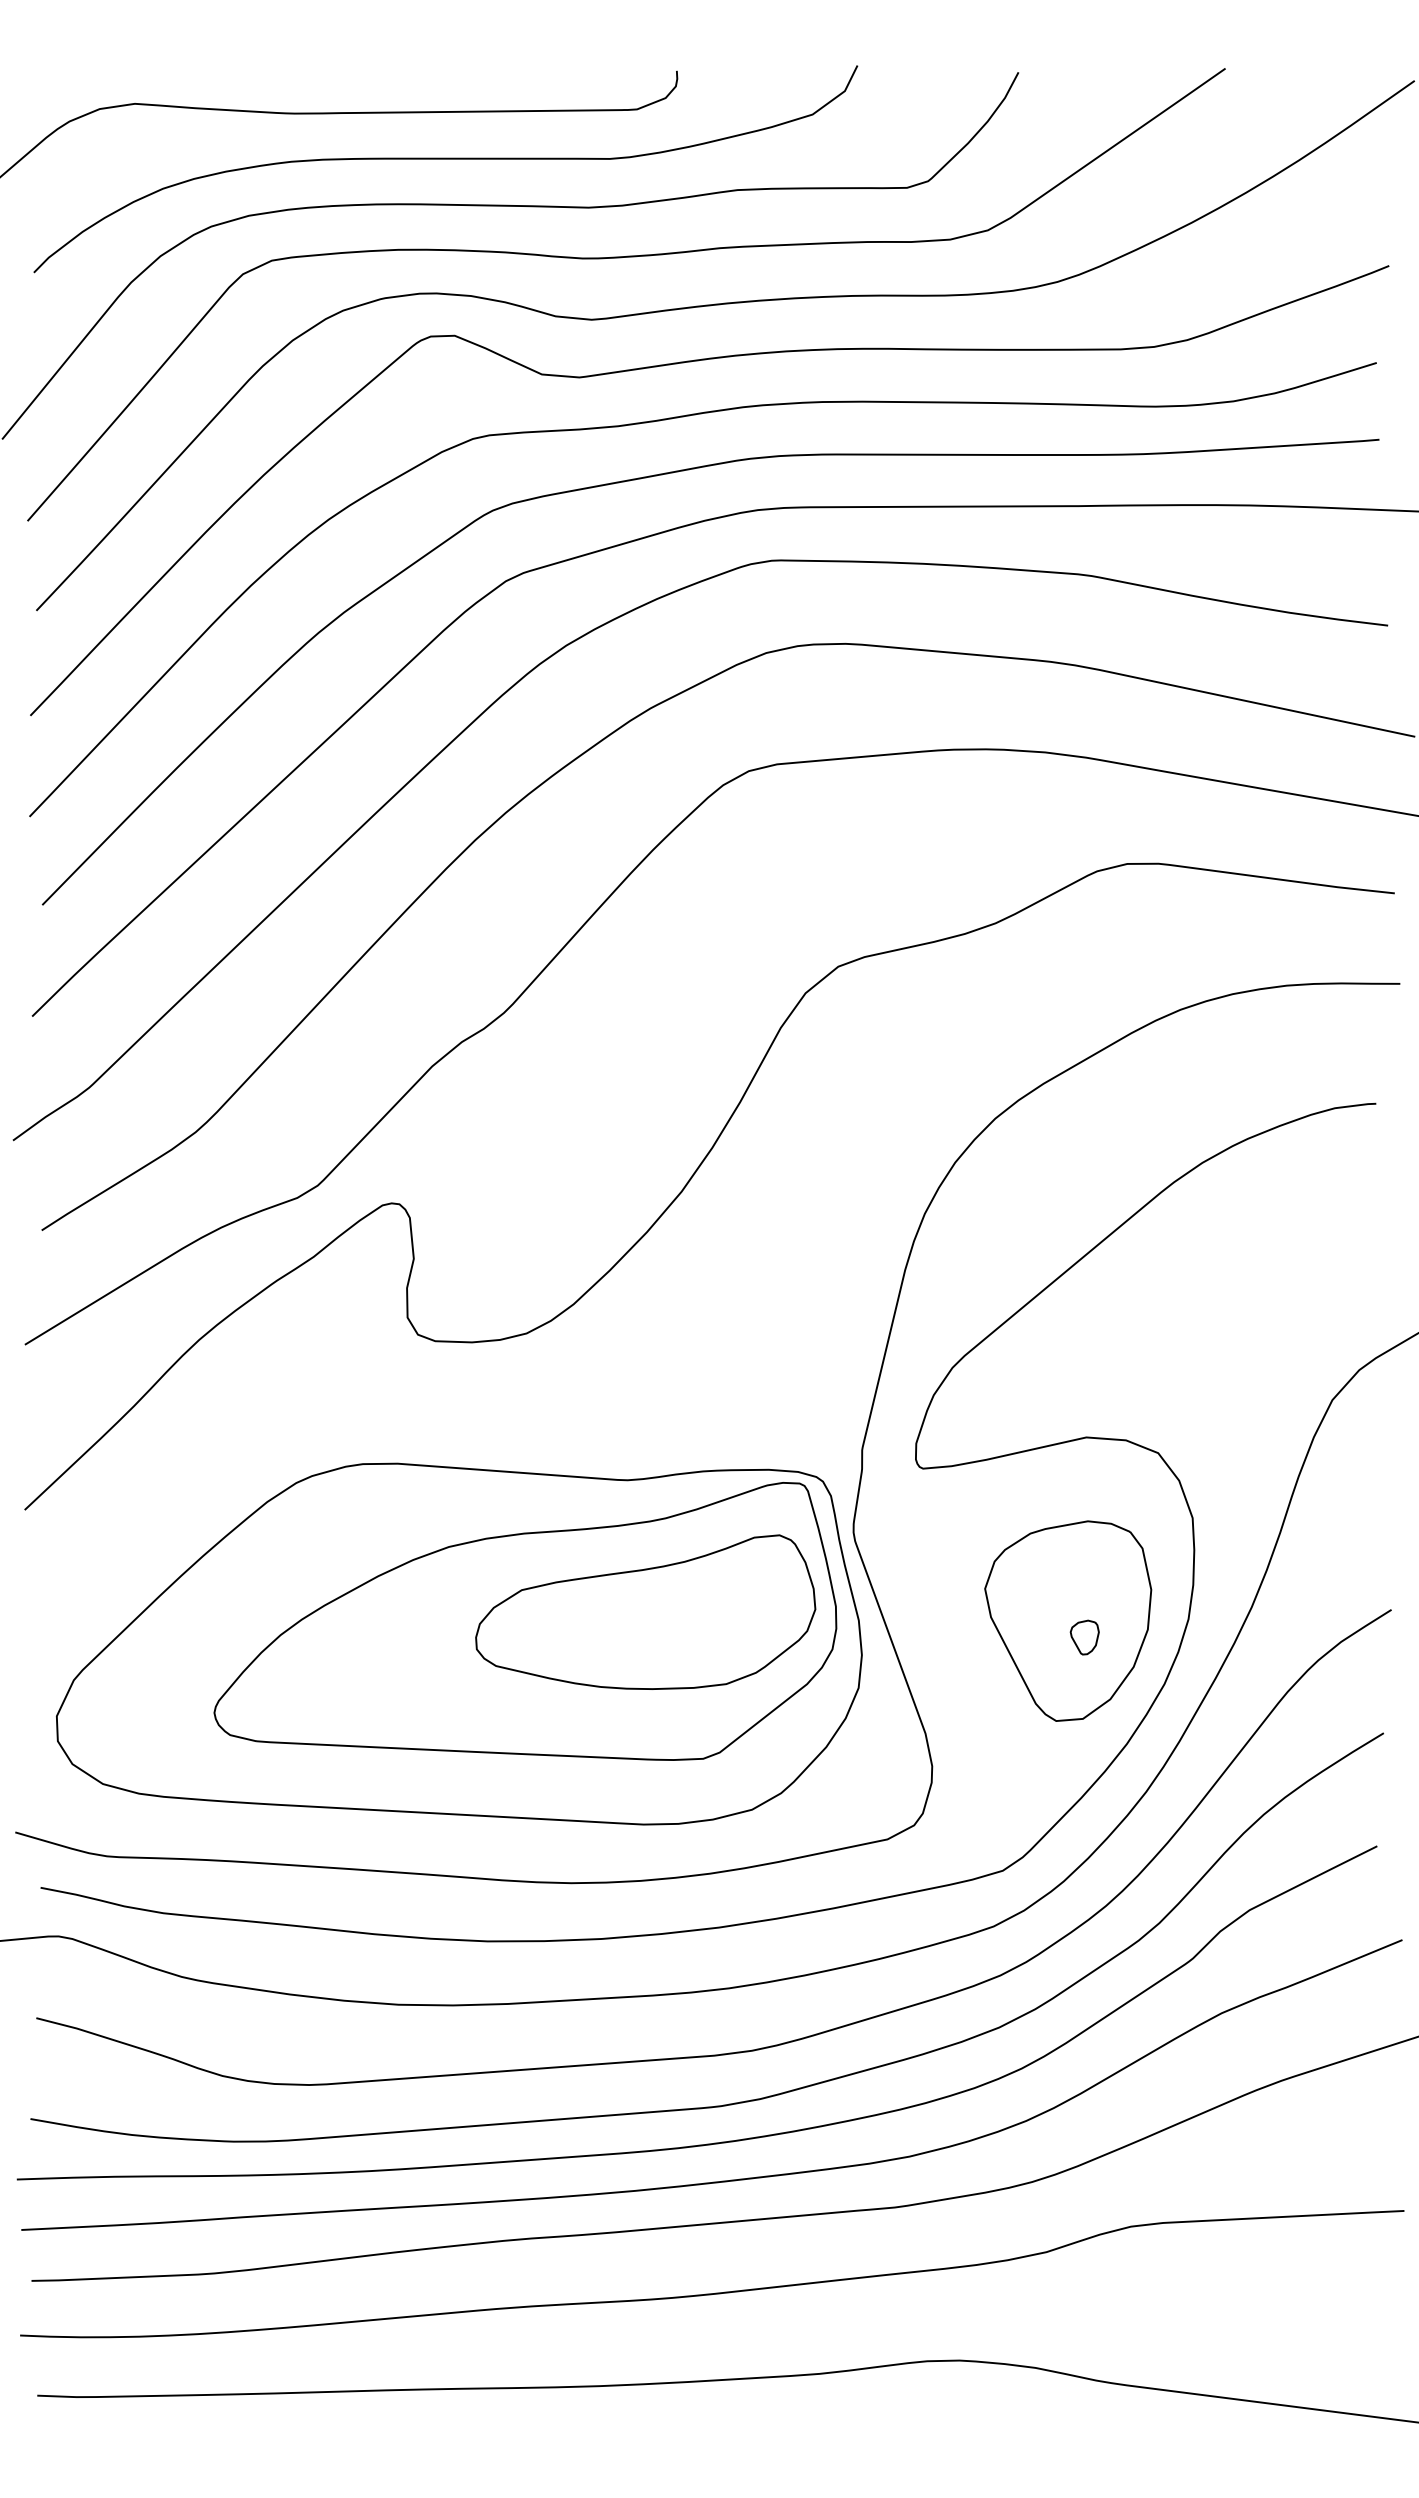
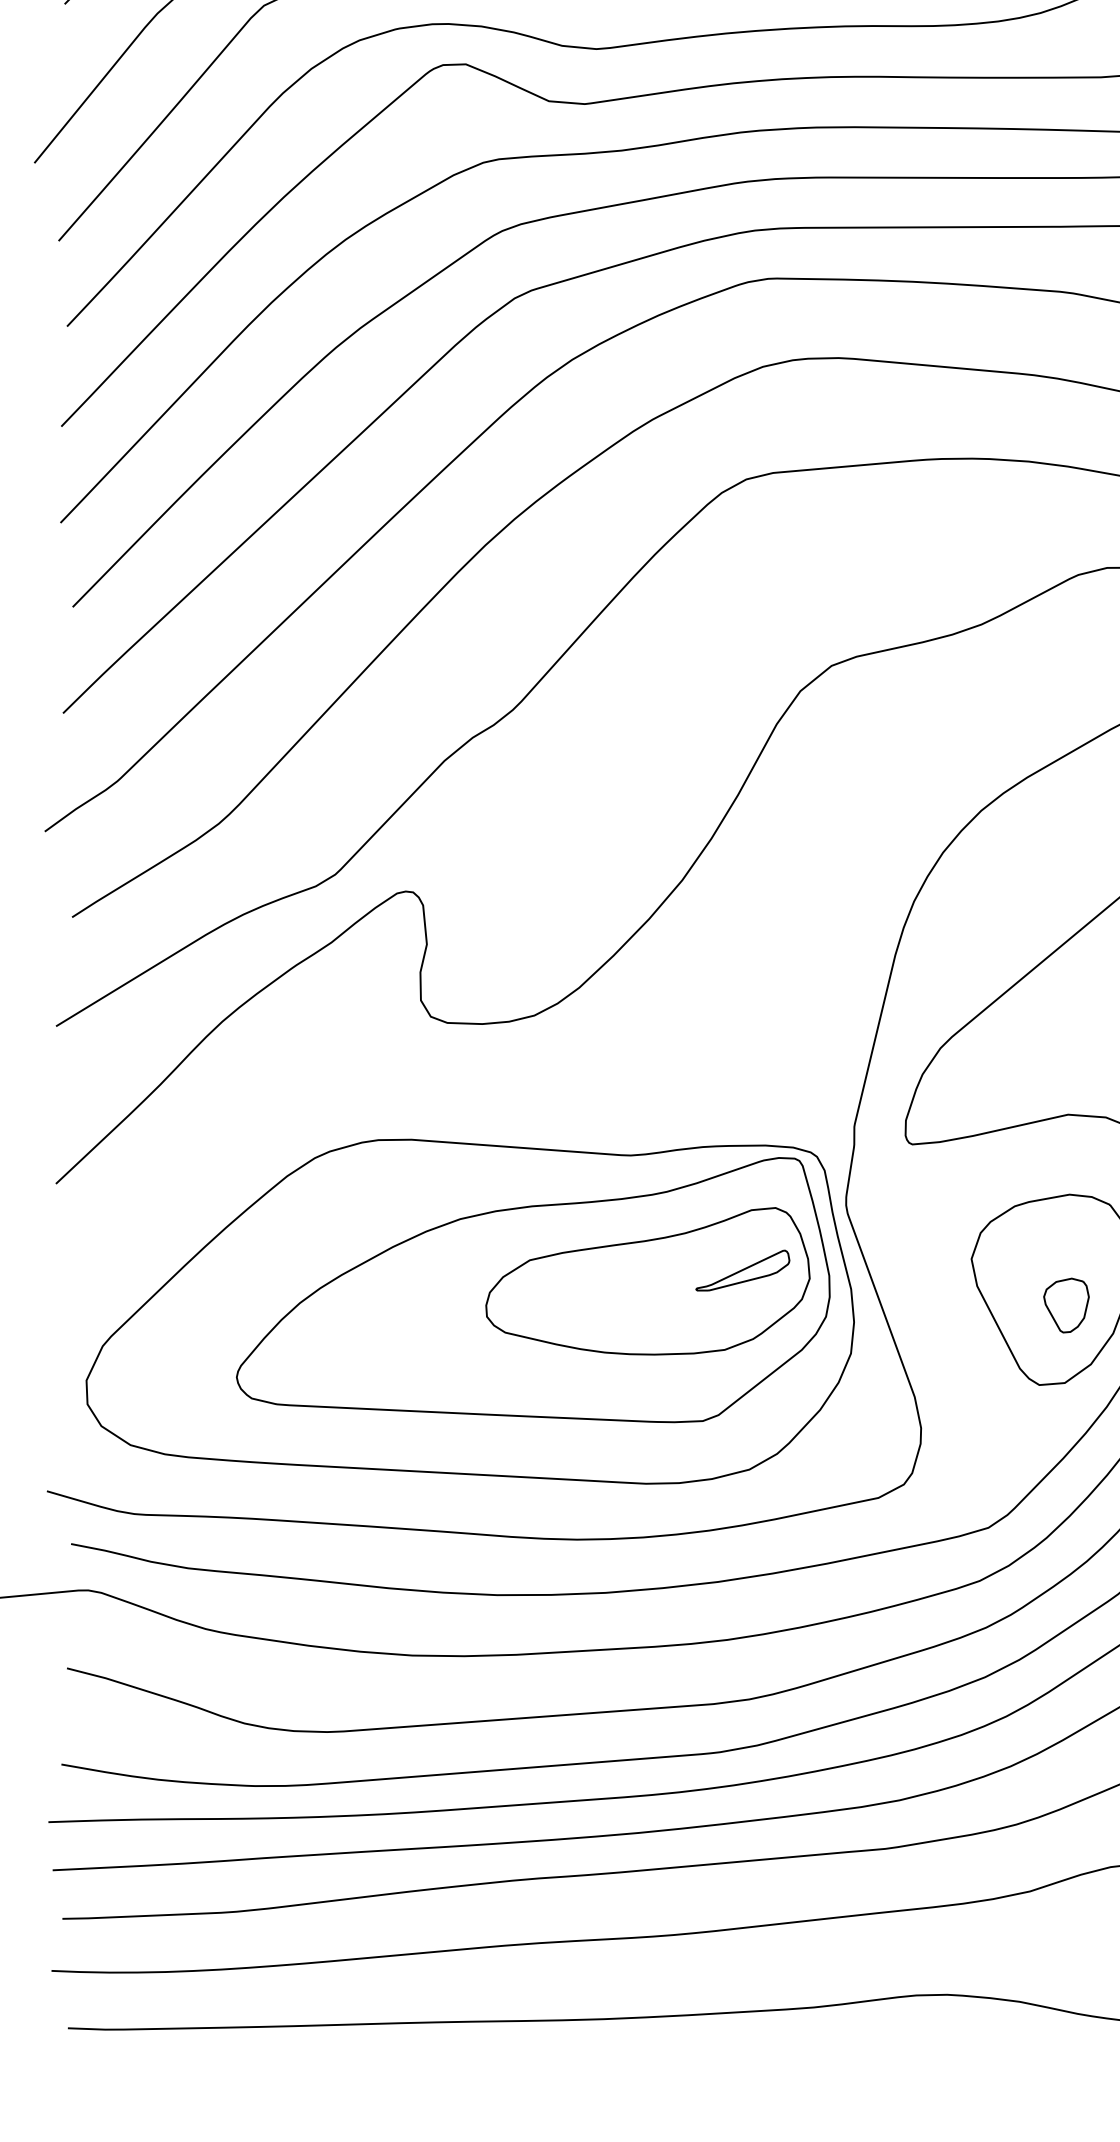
part: (744, 1600) -> (742, 1270), added
part: (1084, 1637) -> (1066, 1305), size x1.67

